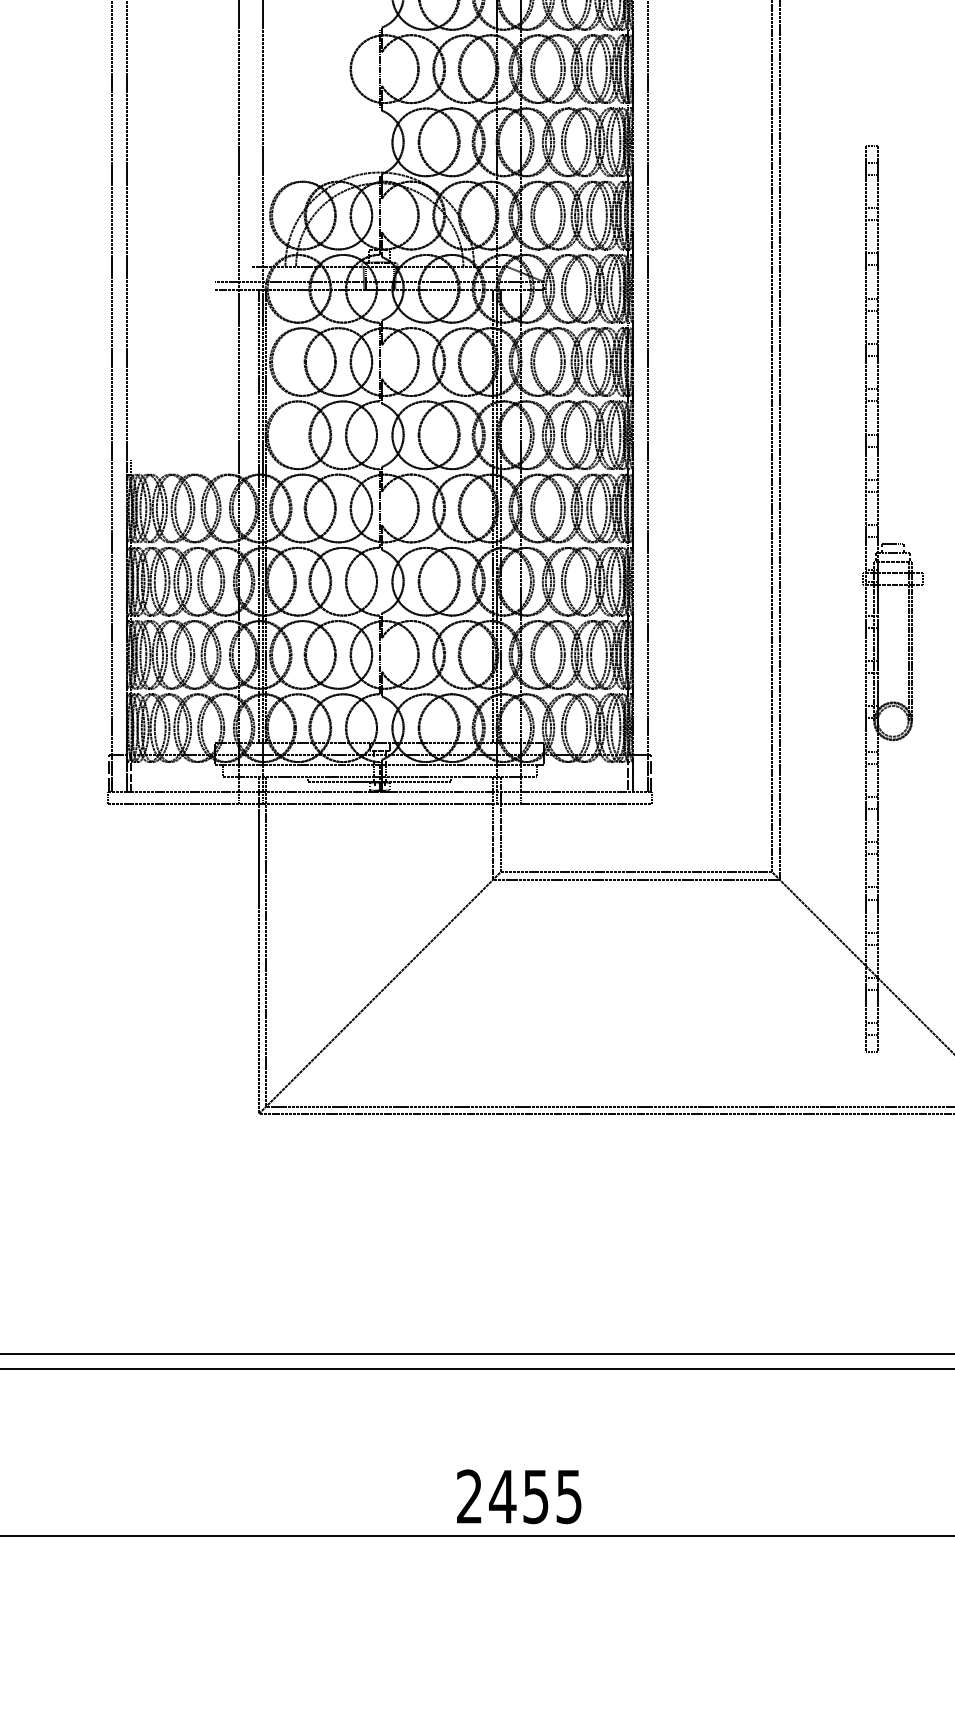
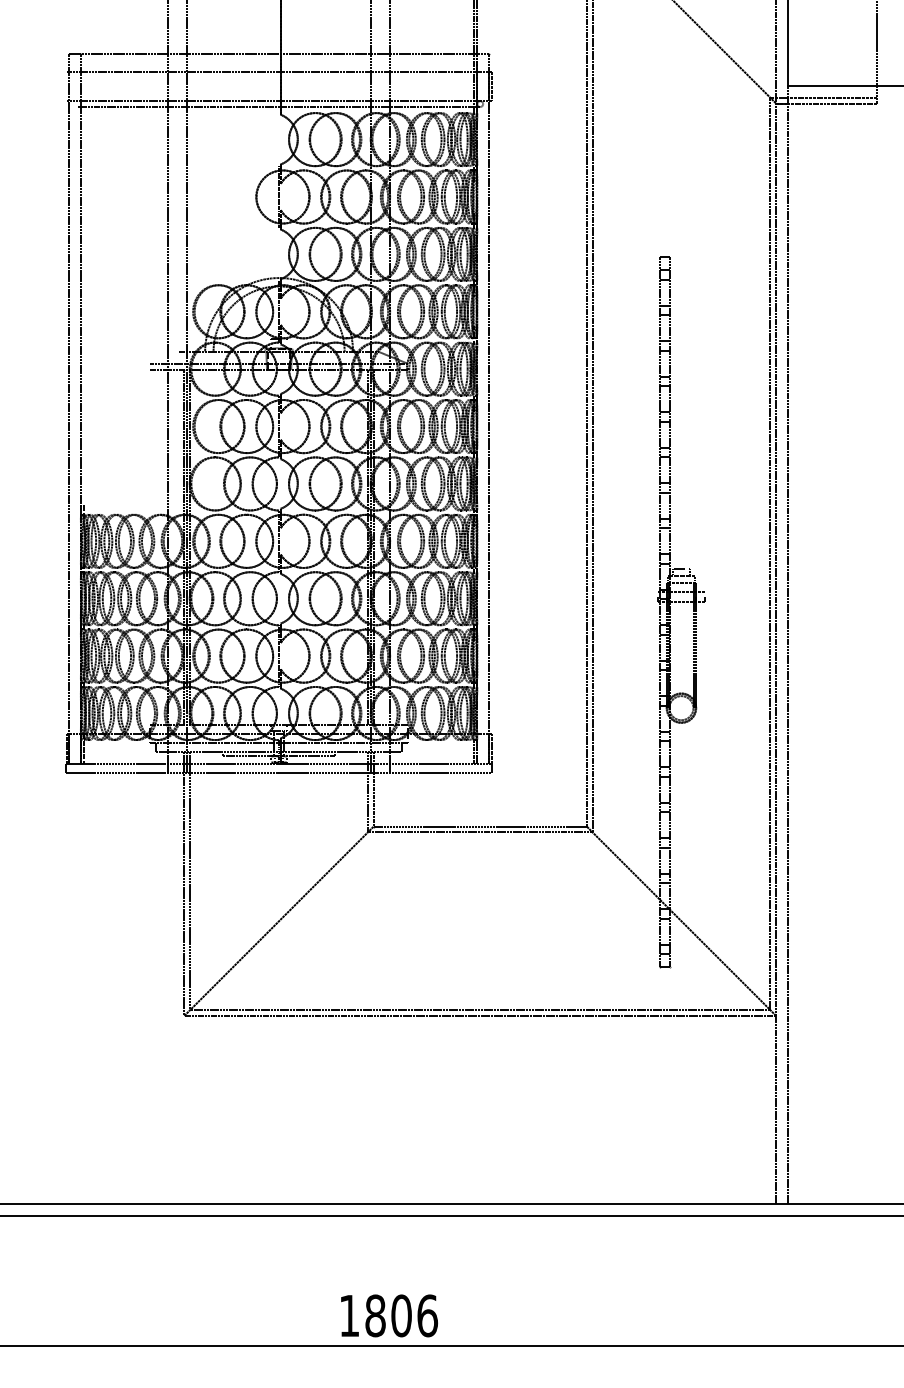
text: (519, 1496) -> (388, 1315), 2455 -> 1806

